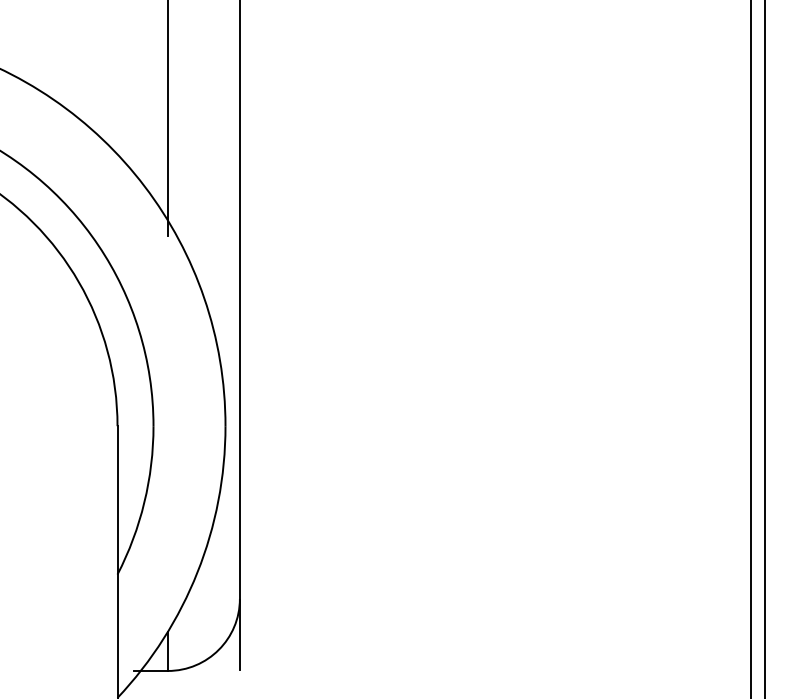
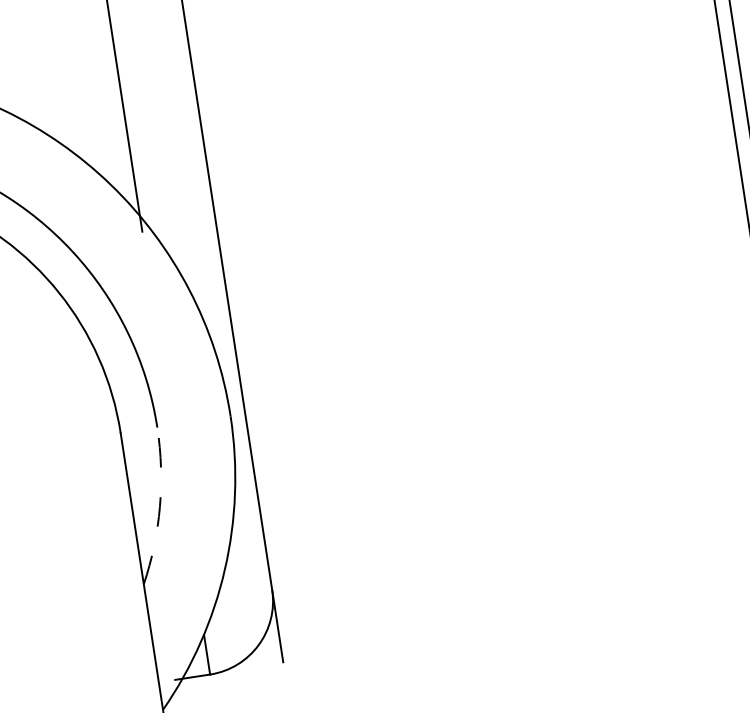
arc: (144, 502) -> (160, 506), solid -> dashed

